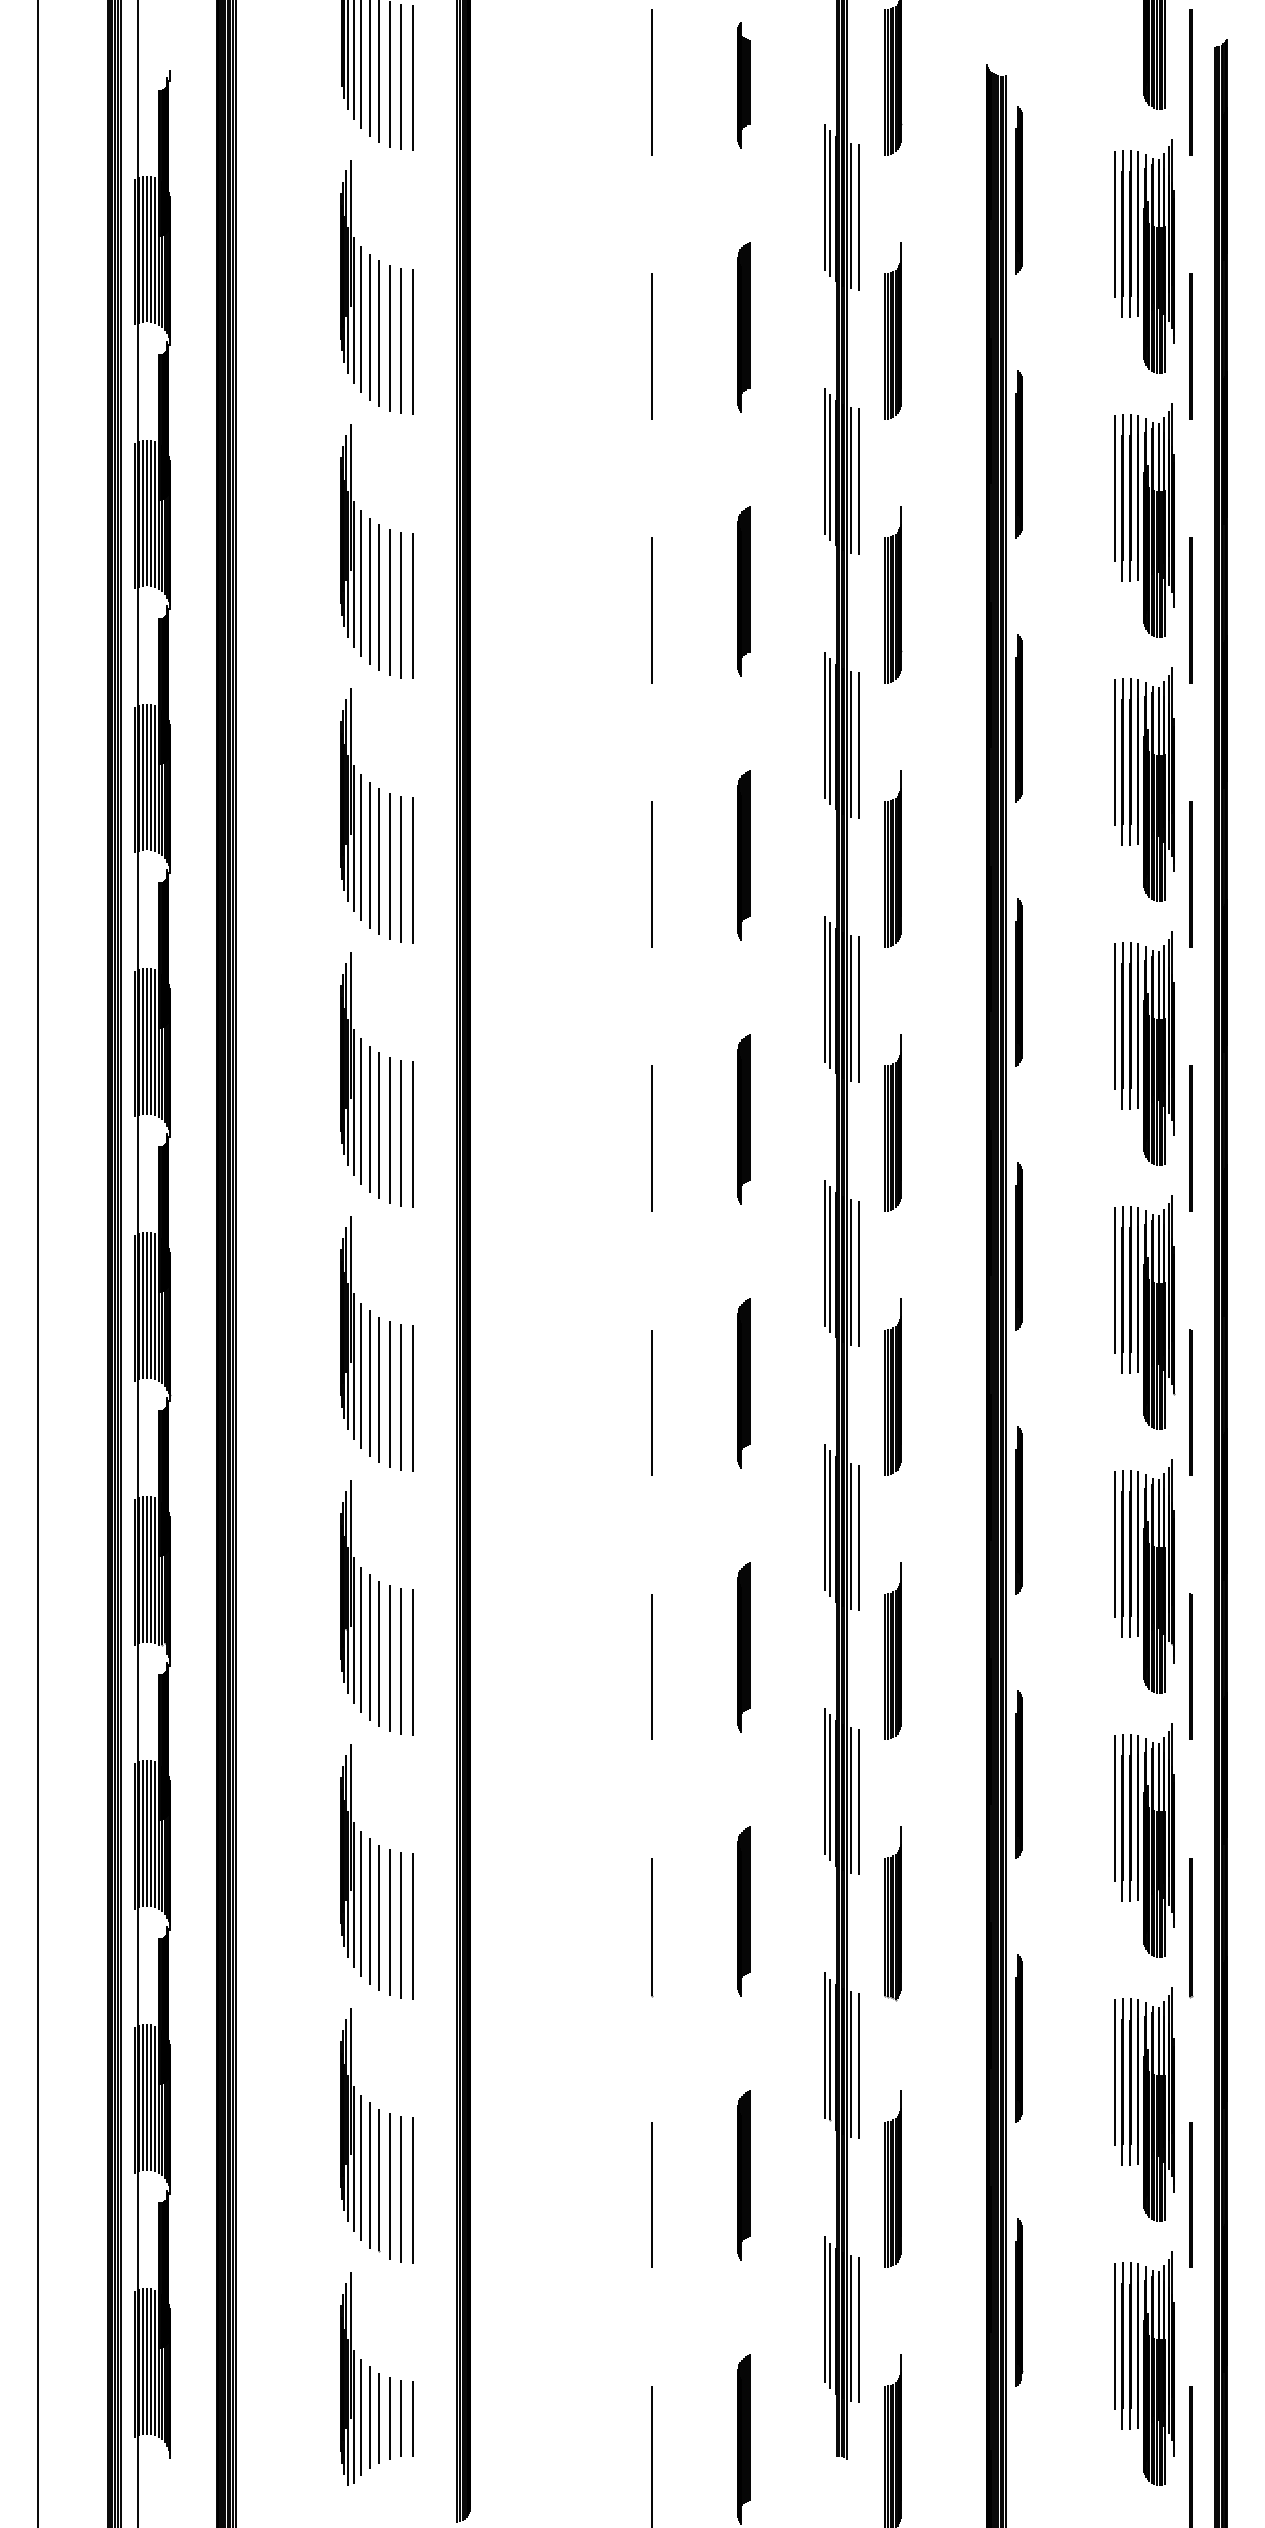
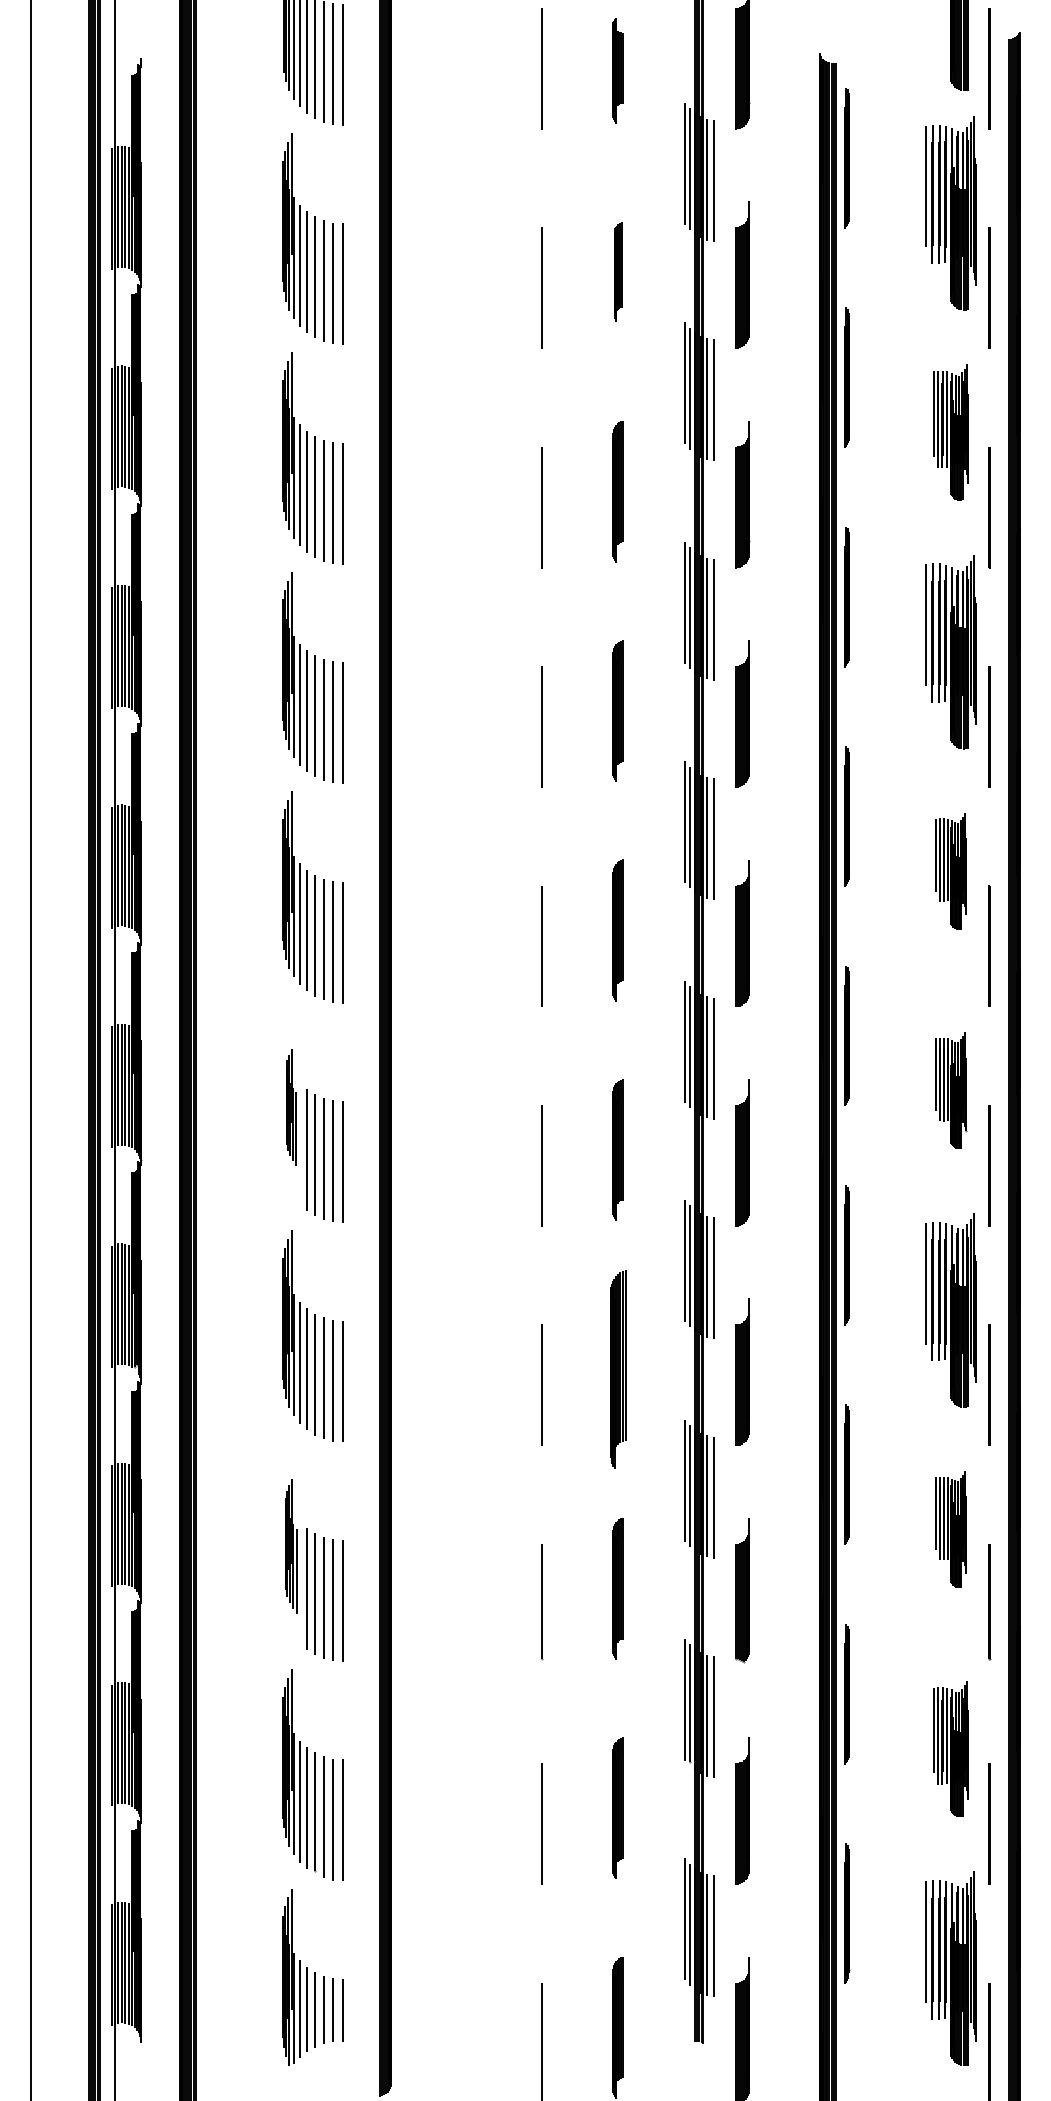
part: (743, 327) -> (617, 272), size x0.7
part: (1144, 520) -> (951, 432), size x0.7
part: (1144, 1048) -> (951, 871), size x0.6
part: (1144, 1312) -> (951, 1090), size x0.6
part: (350, 1332) -> (291, 1107), size x0.6
part: (743, 1647) -> (617, 1369), size x1.4
part: (1144, 1840) -> (951, 1529), size x0.6
part: (350, 1860) -> (291, 1546), size x0.7
part: (1144, 2104) -> (951, 1749), size x0.7

